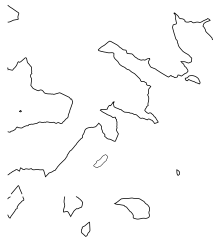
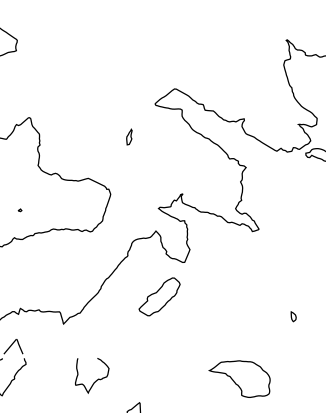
part: (83, 68) -> (129, 136), added
part: (100, 161) -> (158, 297), size x1.67
part: (131, 208) -> (238, 379), moved
curve: (74, 209) -> (94, 380), moved

